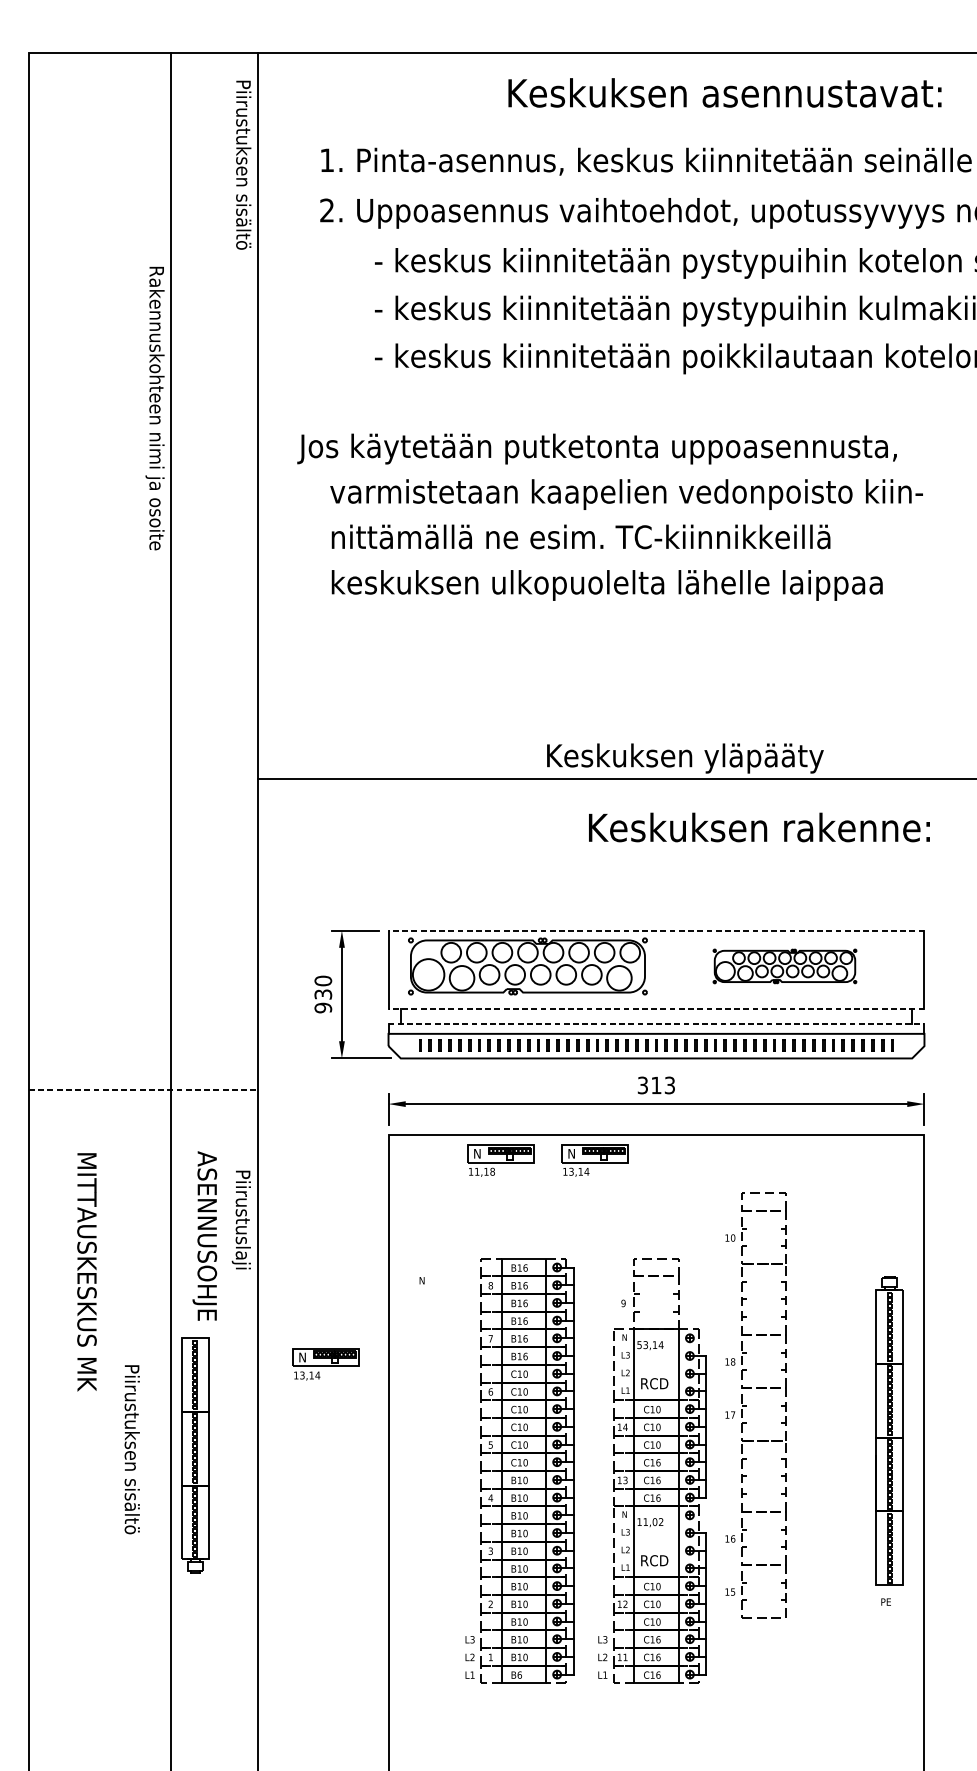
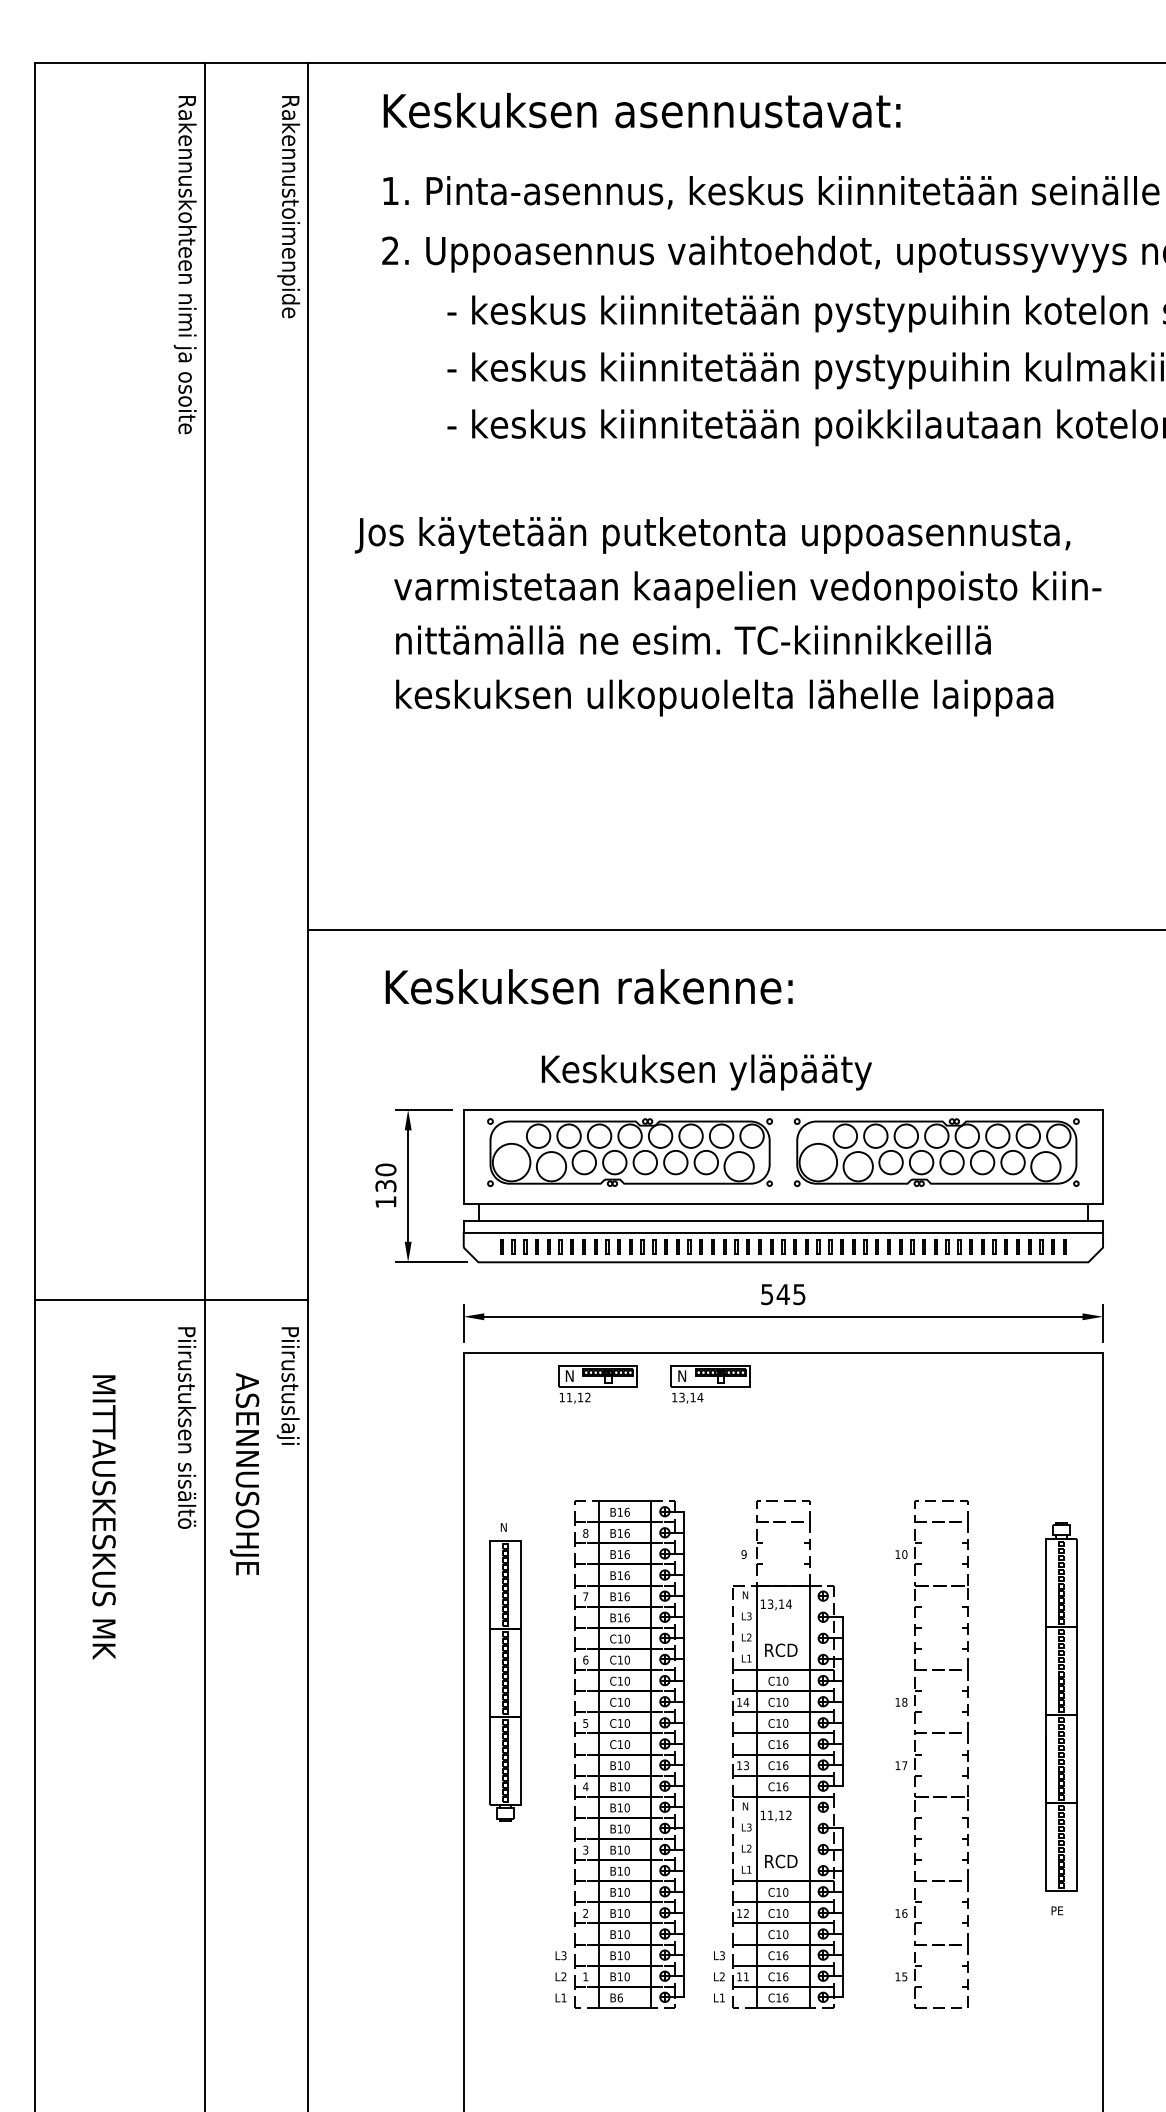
text: (724, 92) -> (641, 110), moved
text: (241, 175) -> (288, 208), Piirustuksen sisältö^J -> Rakennustoimenpide
text: (154, 408) -> (184, 265), moved
text: (685, 758) -> (706, 1072), moved
text: (758, 827) -> (588, 986), moved
line: (656, 930) -> (783, 1109), dashed -> solid
part: (784, 966) -> (936, 1152), size x1.67
text: (322, 1008) -> (385, 1202), 930 -> 130
line: (656, 1009) -> (783, 1203), dashed -> solid
line: (656, 1024) -> (783, 1221), dashed -> solid
text: (656, 1085) -> (783, 1294), 313 -> 545
line: (143, 1089) -> (171, 1299), dashed -> solid
text: (492, 1171) -> (587, 1397), 11,18 -> 11,12
text: (240, 1219) -> (287, 1385), moved
text: (638, 1345) -> (762, 1604), 53,14 -> 13,14
part: (326, 1364) -> (389, 1627), removed
part: (747, 1405) -> (921, 1754), moved
text: (132, 1449) -> (187, 1427), moved
part: (195, 1455) -> (505, 1680), moved
text: (654, 1522) -> (781, 1815), 11,02 -> 11,12

